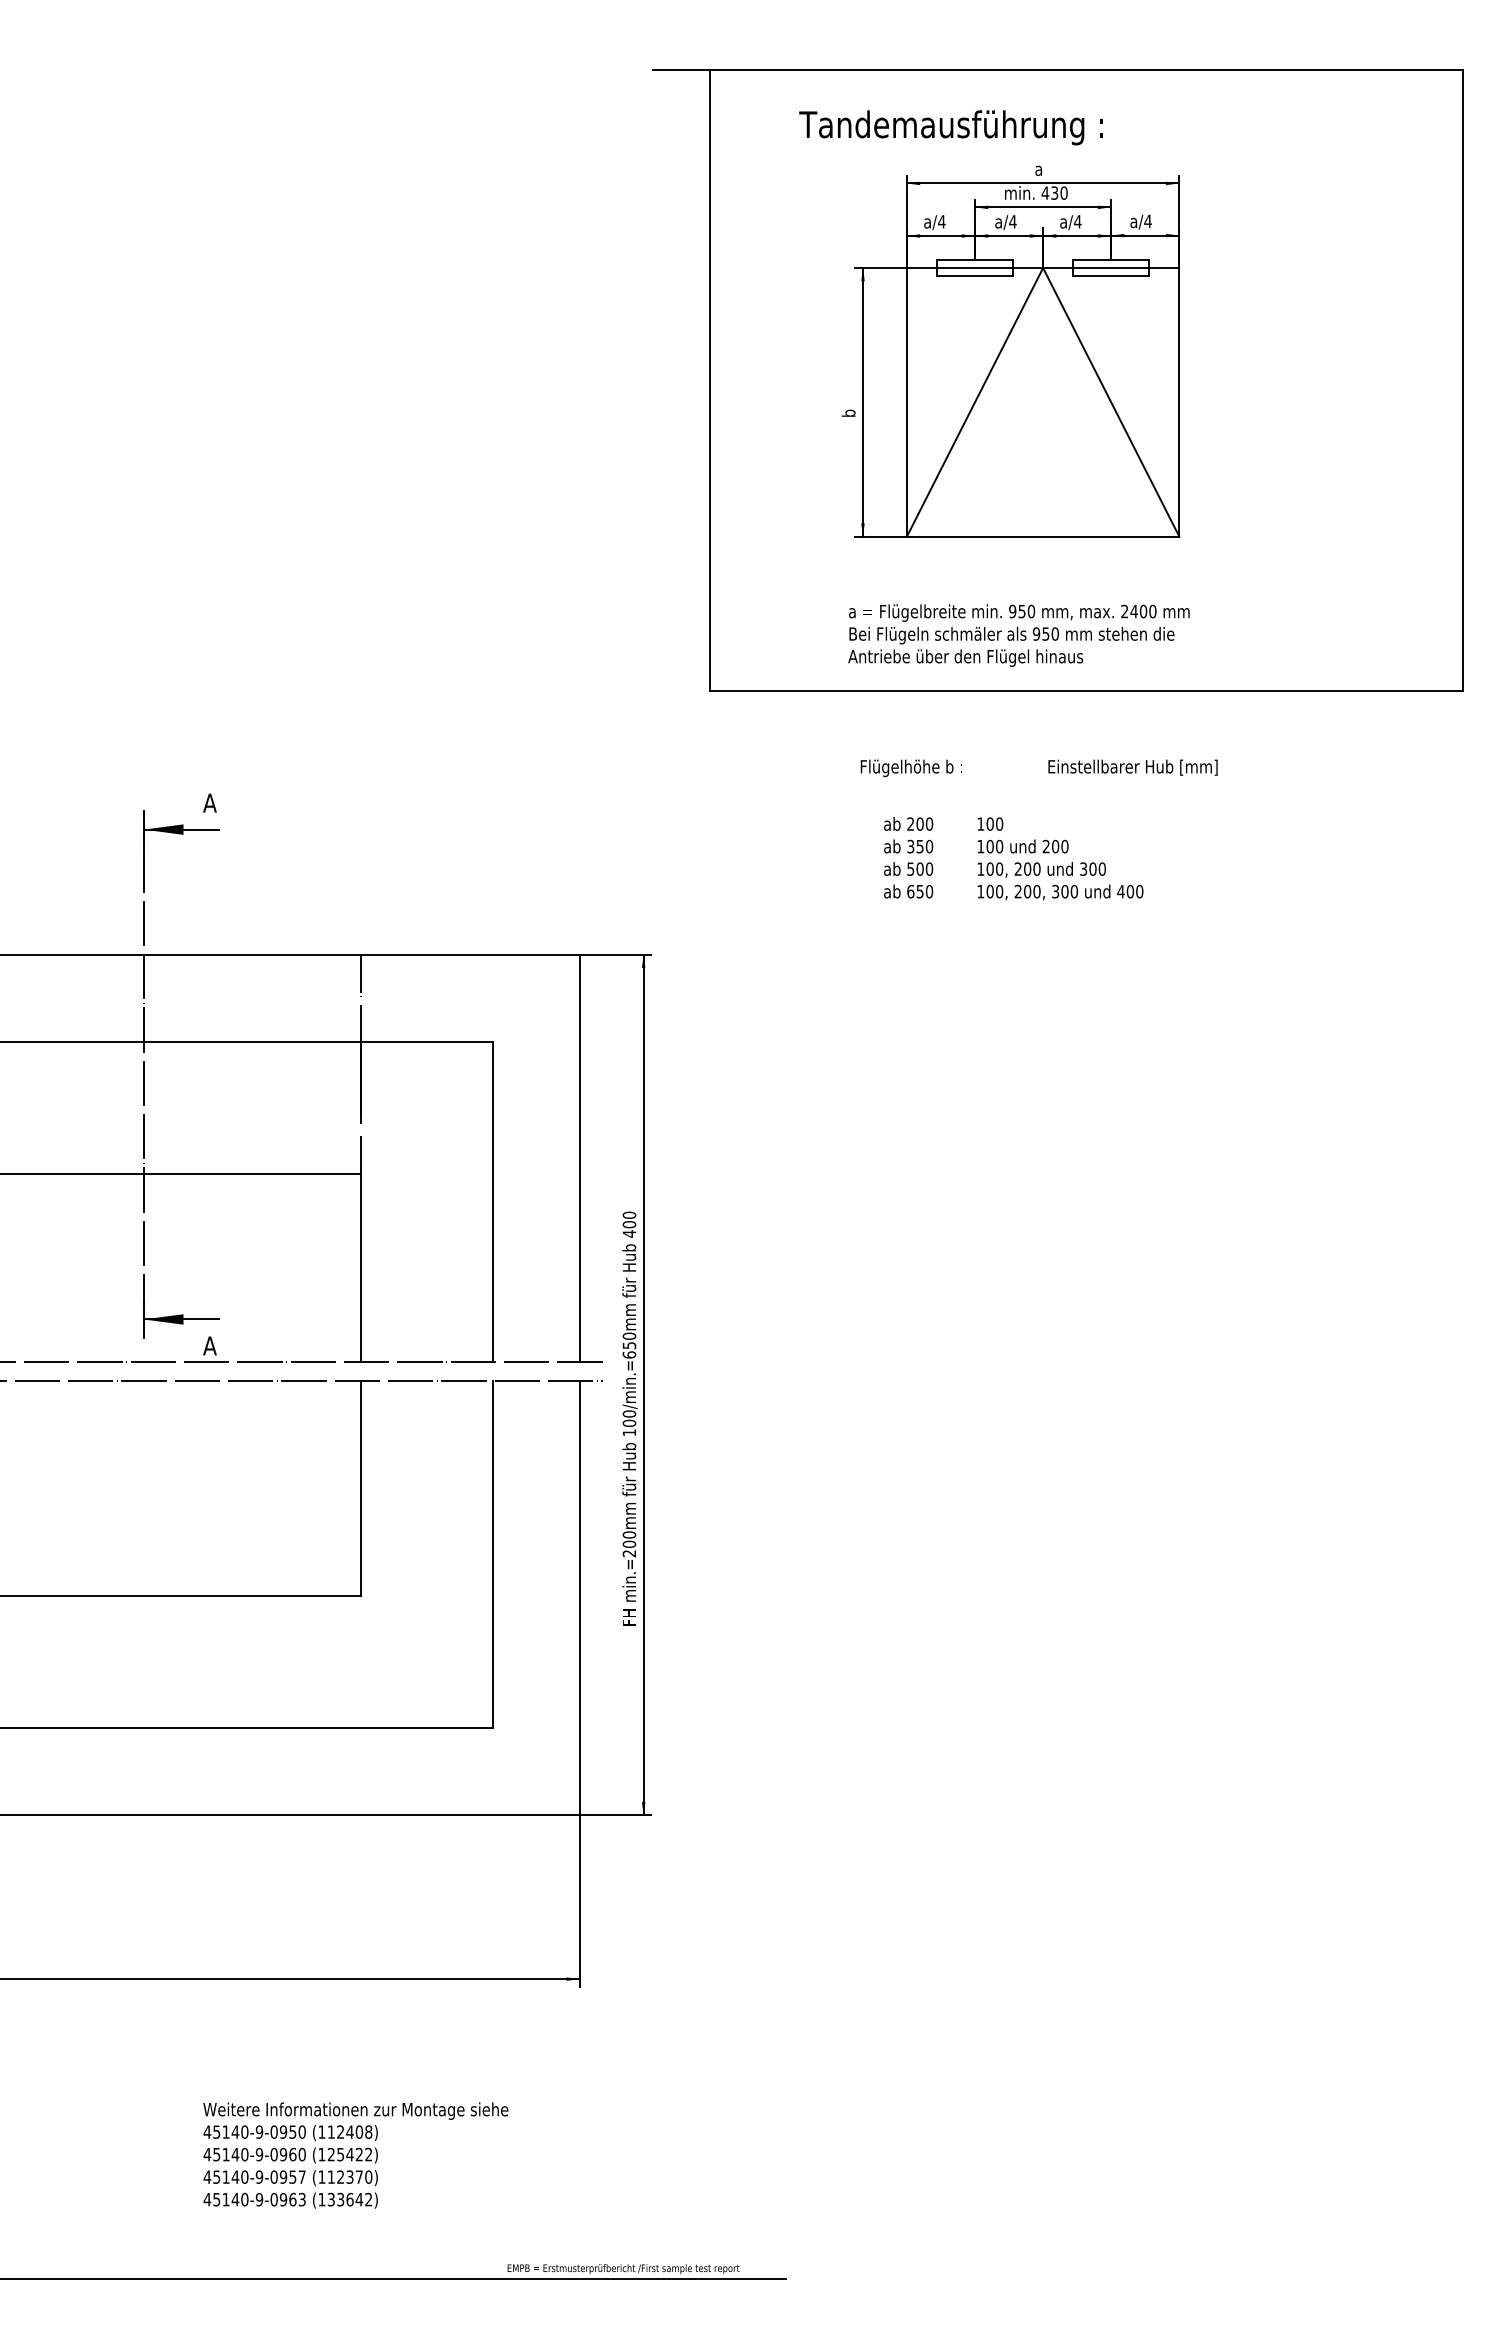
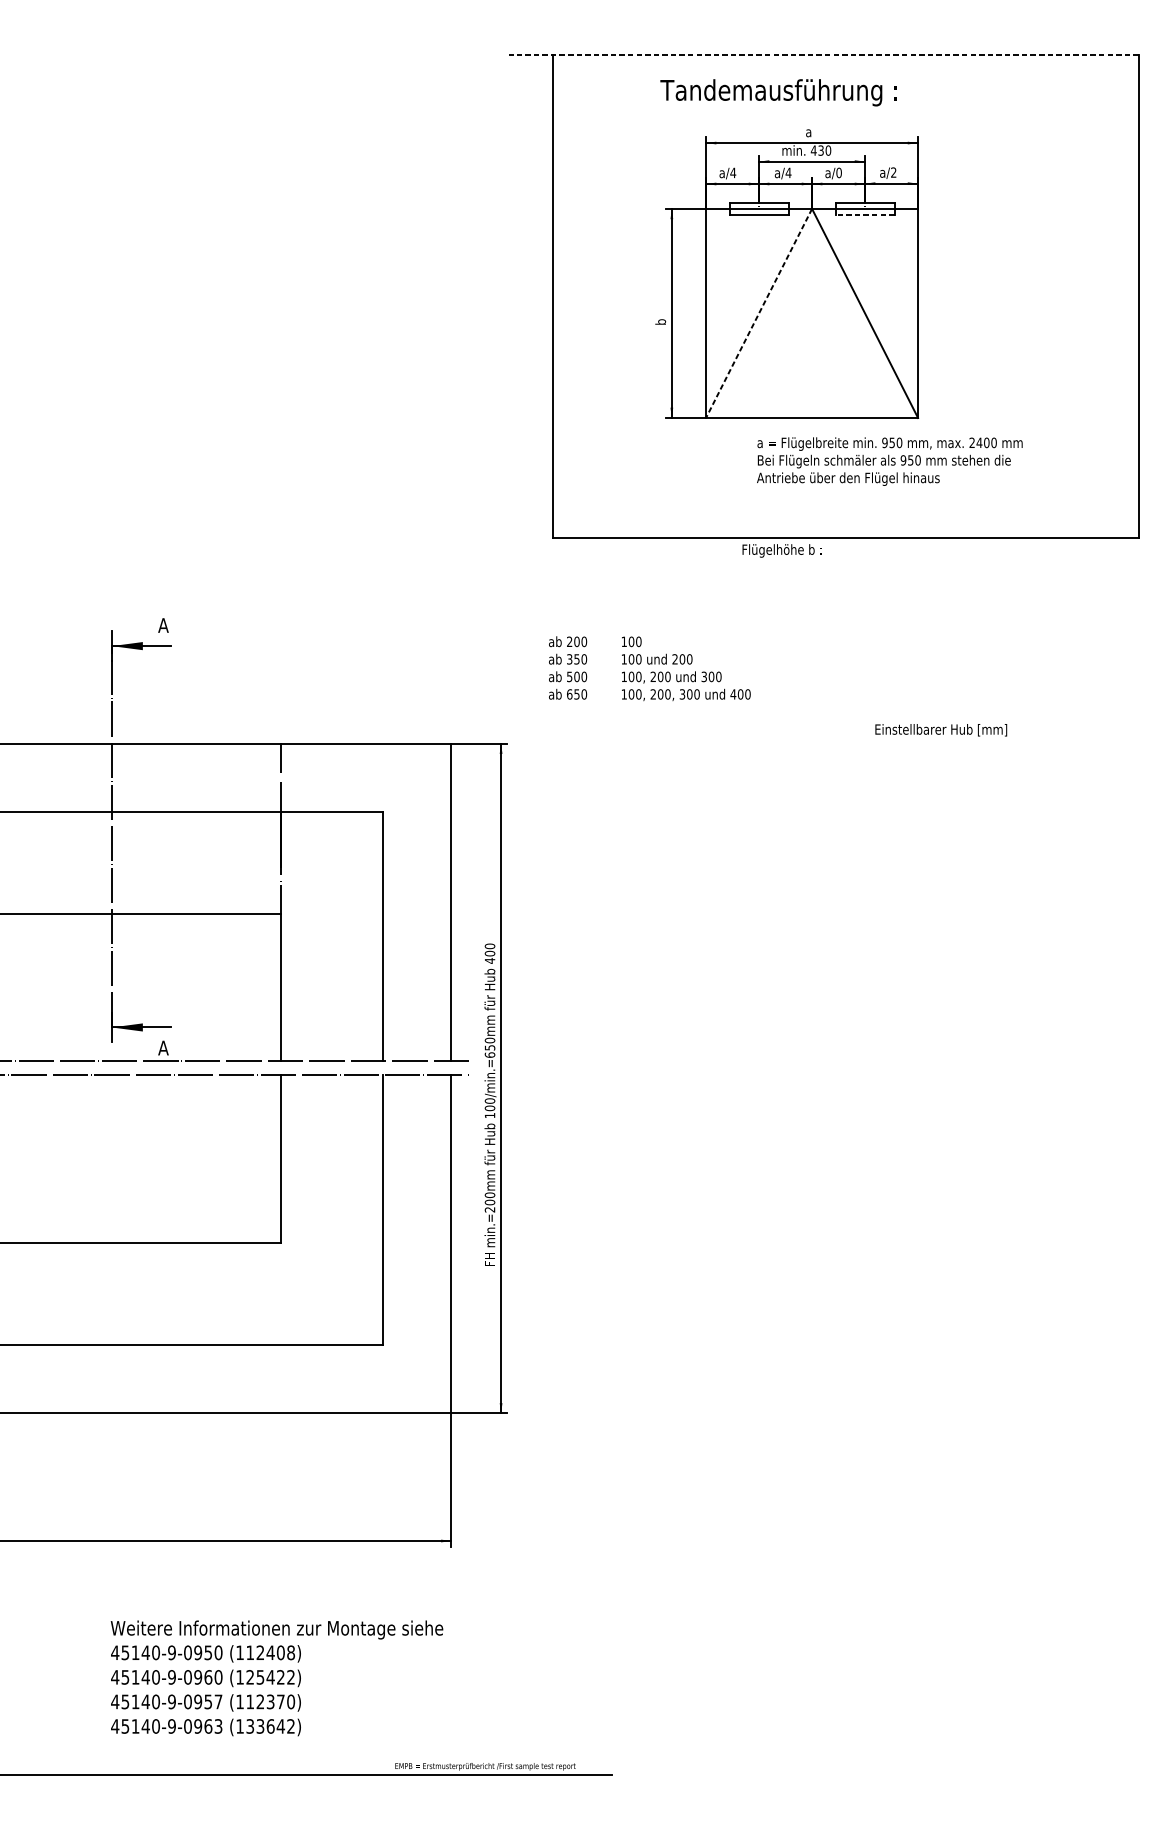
line: (1057, 70) -> (823, 55), solid -> dashed
text: (950, 127) -> (778, 92), moved
text: (1147, 220) -> (893, 171), a/4 -> a/2
text: (1077, 221) -> (838, 172), a/4 -> a/0
line: (1111, 275) -> (865, 214), solid -> dashed
line: (975, 402) -> (759, 313), solid -> dashed
text: (1018, 635) -> (889, 461), moved
text: (1132, 767) -> (940, 730), moved
text: (910, 768) -> (781, 551), moved
text: (1013, 858) -> (649, 668), moved
part: (355, 2155) -> (276, 1678), size x1.4

